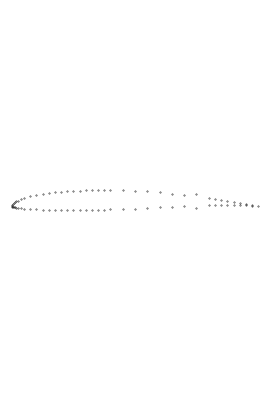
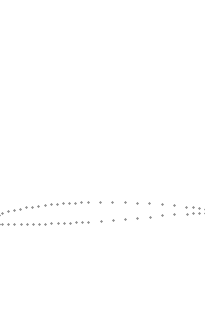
part: (197, 200) -> (175, 209), size x0.62

